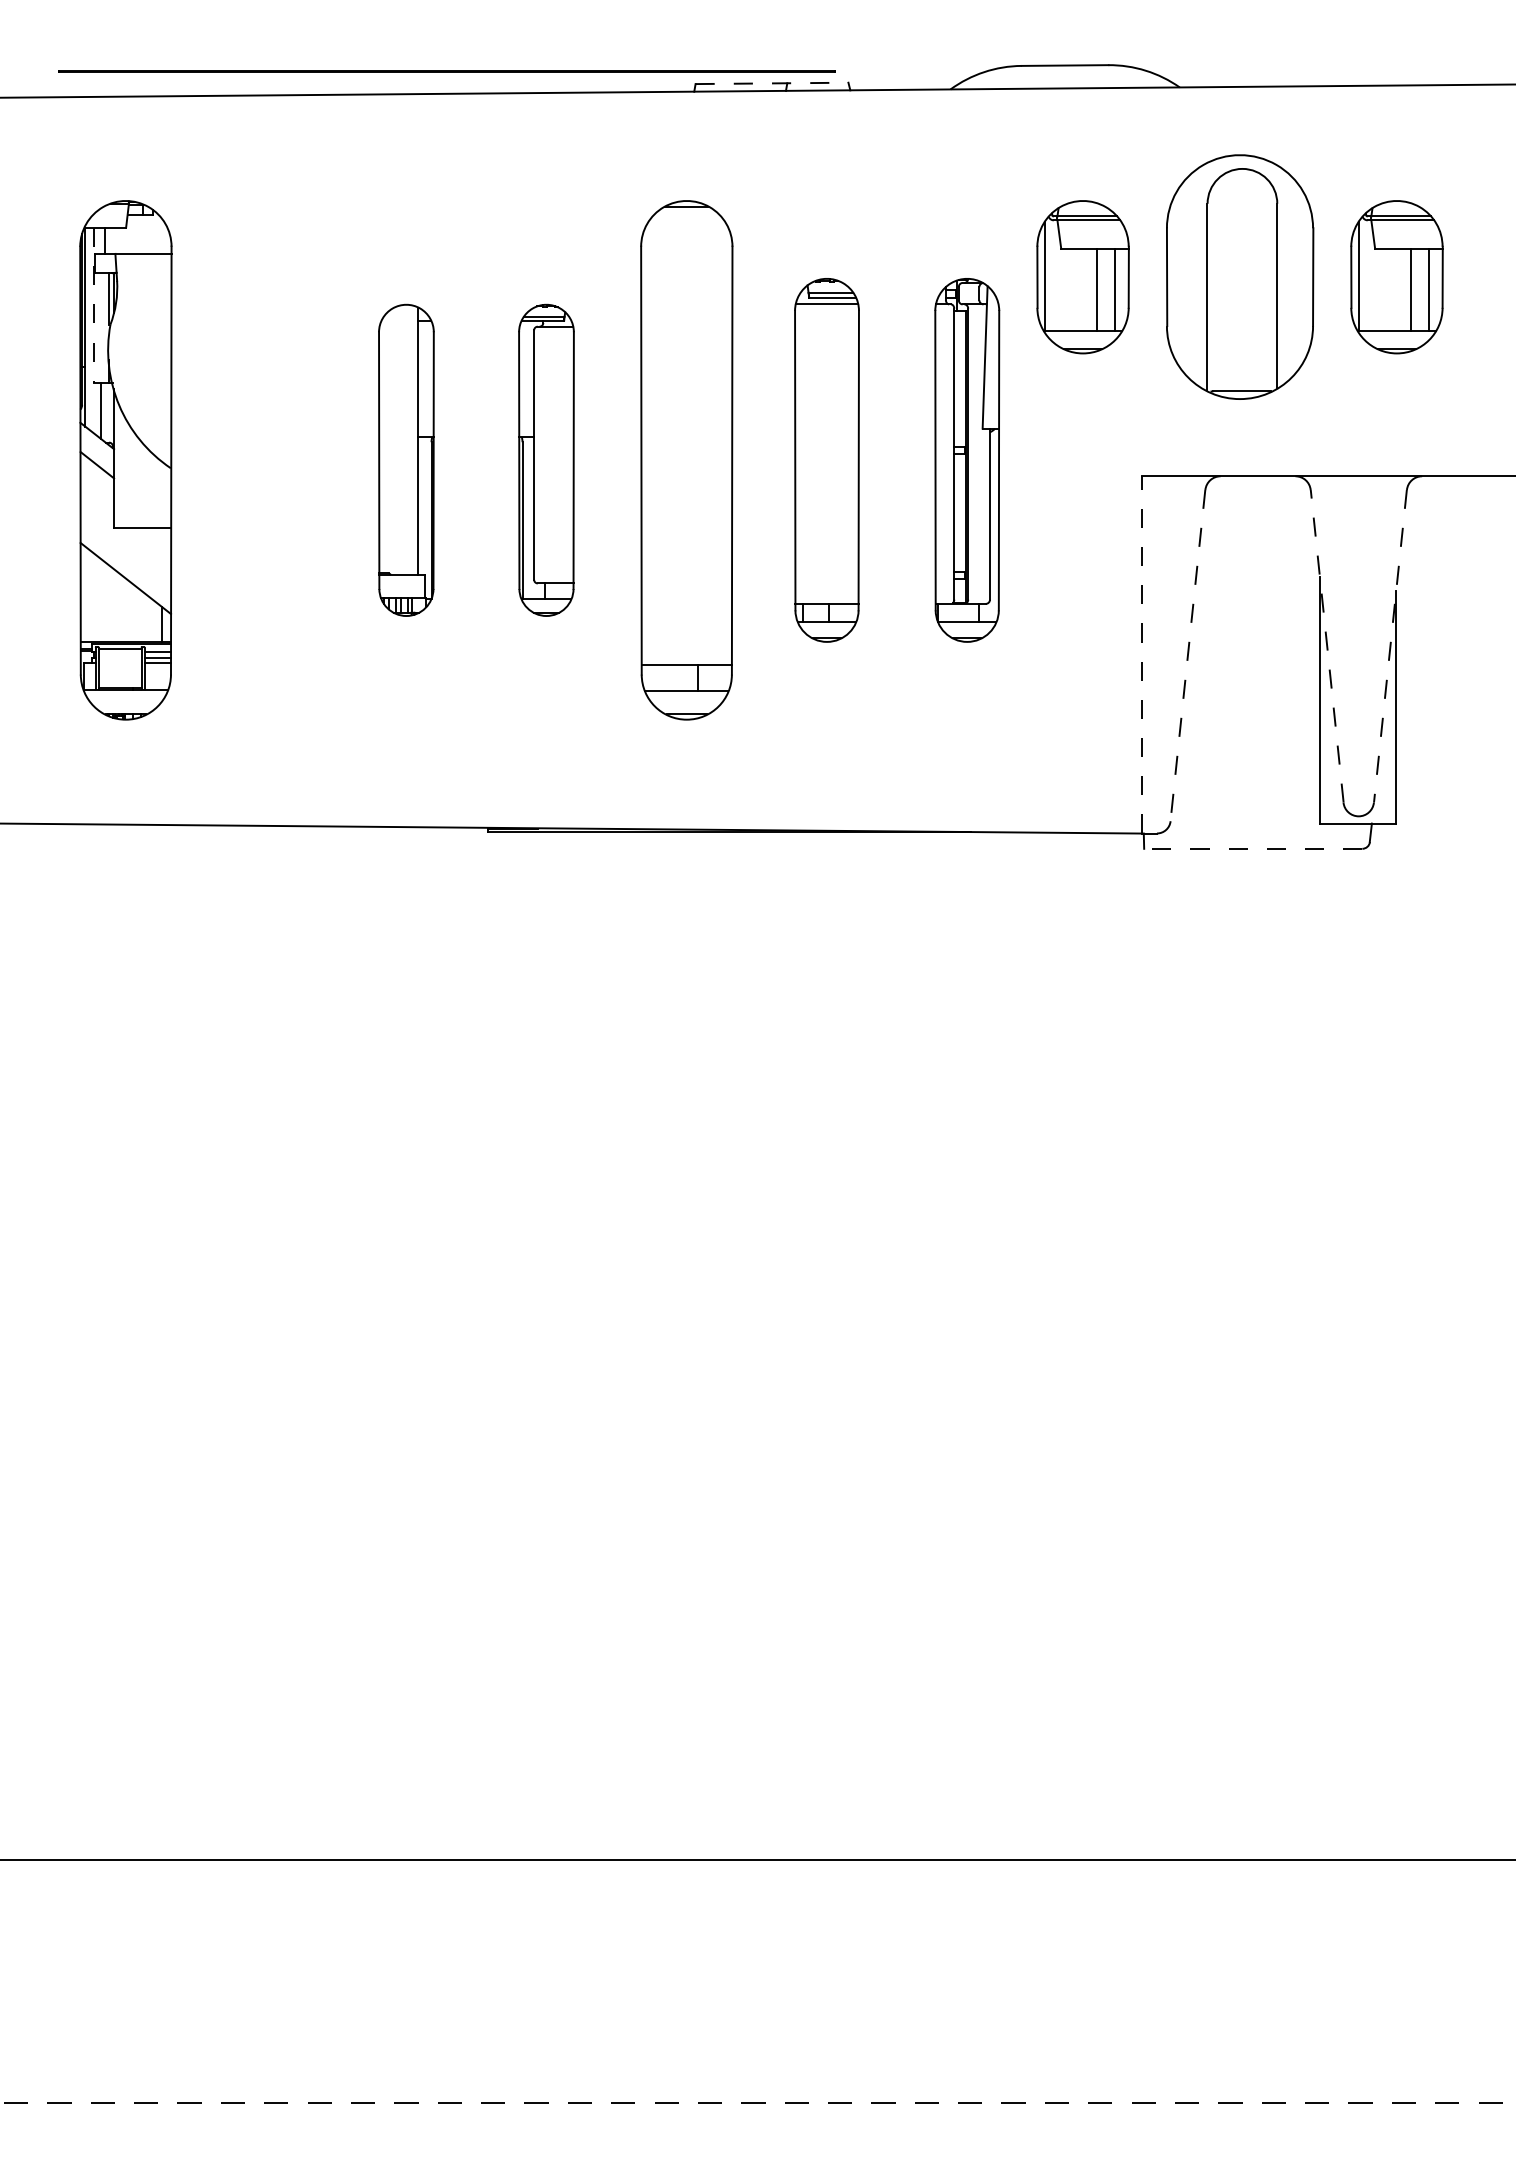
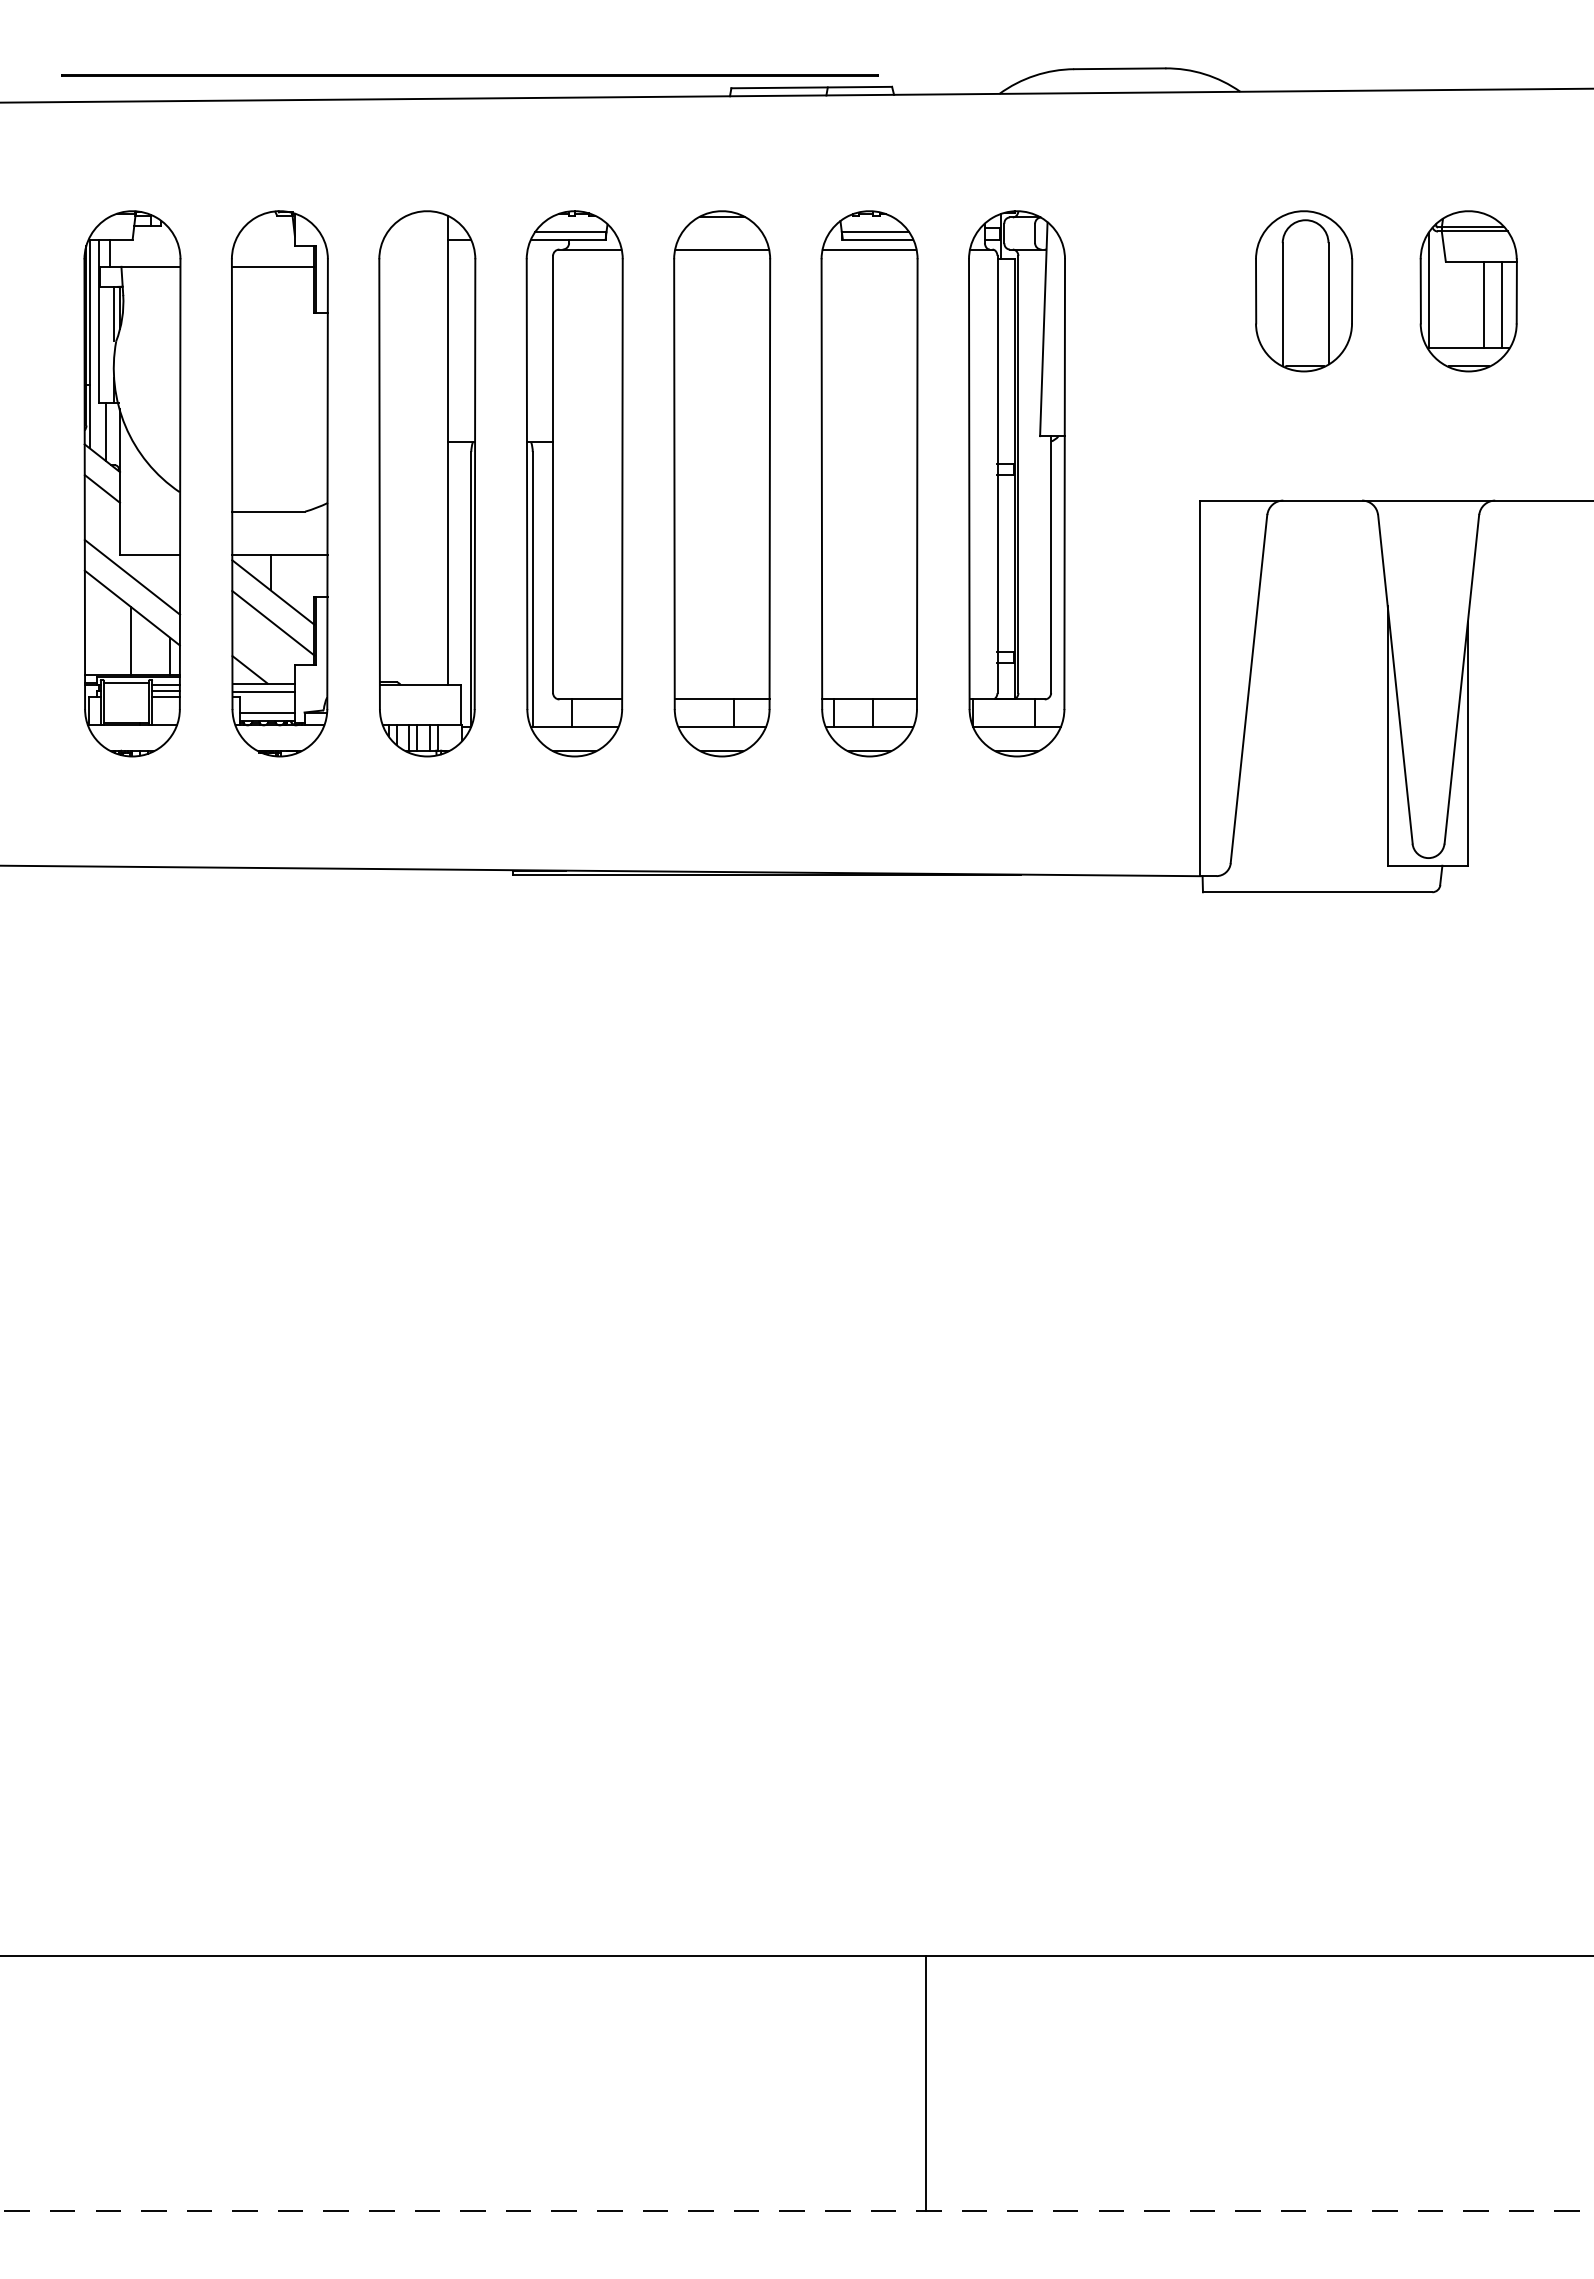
line: (772, 83) -> (812, 87), dashed -> solid
line: (686, 237) -> (721, 249), added
part: (1082, 277) -> (1138, 291), removed
part: (1240, 277) -> (1304, 291), size x0.62
line: (93, 305) -> (98, 321), dashed -> solid
part: (265, 460) -> (279, 483), added
part: (406, 460) -> (427, 483), size x1.67
part: (546, 460) -> (574, 483), size x1.67
part: (826, 460) -> (869, 483), size x1.43
part: (966, 460) -> (1016, 483), size x1.43
line: (125, 548) -> (132, 576), added
line: (124, 609) -> (130, 640), added
line: (1327, 645) -> (1395, 678), dashed -> solid
line: (1390, 646) -> (1461, 679), dashed -> solid
line: (1141, 655) -> (1200, 688), dashed -> solid
line: (1187, 655) -> (1248, 689), dashed -> solid
line: (1253, 849) -> (1317, 892), dashed -> solid
line: (881, 1980) -> (926, 2082), added

